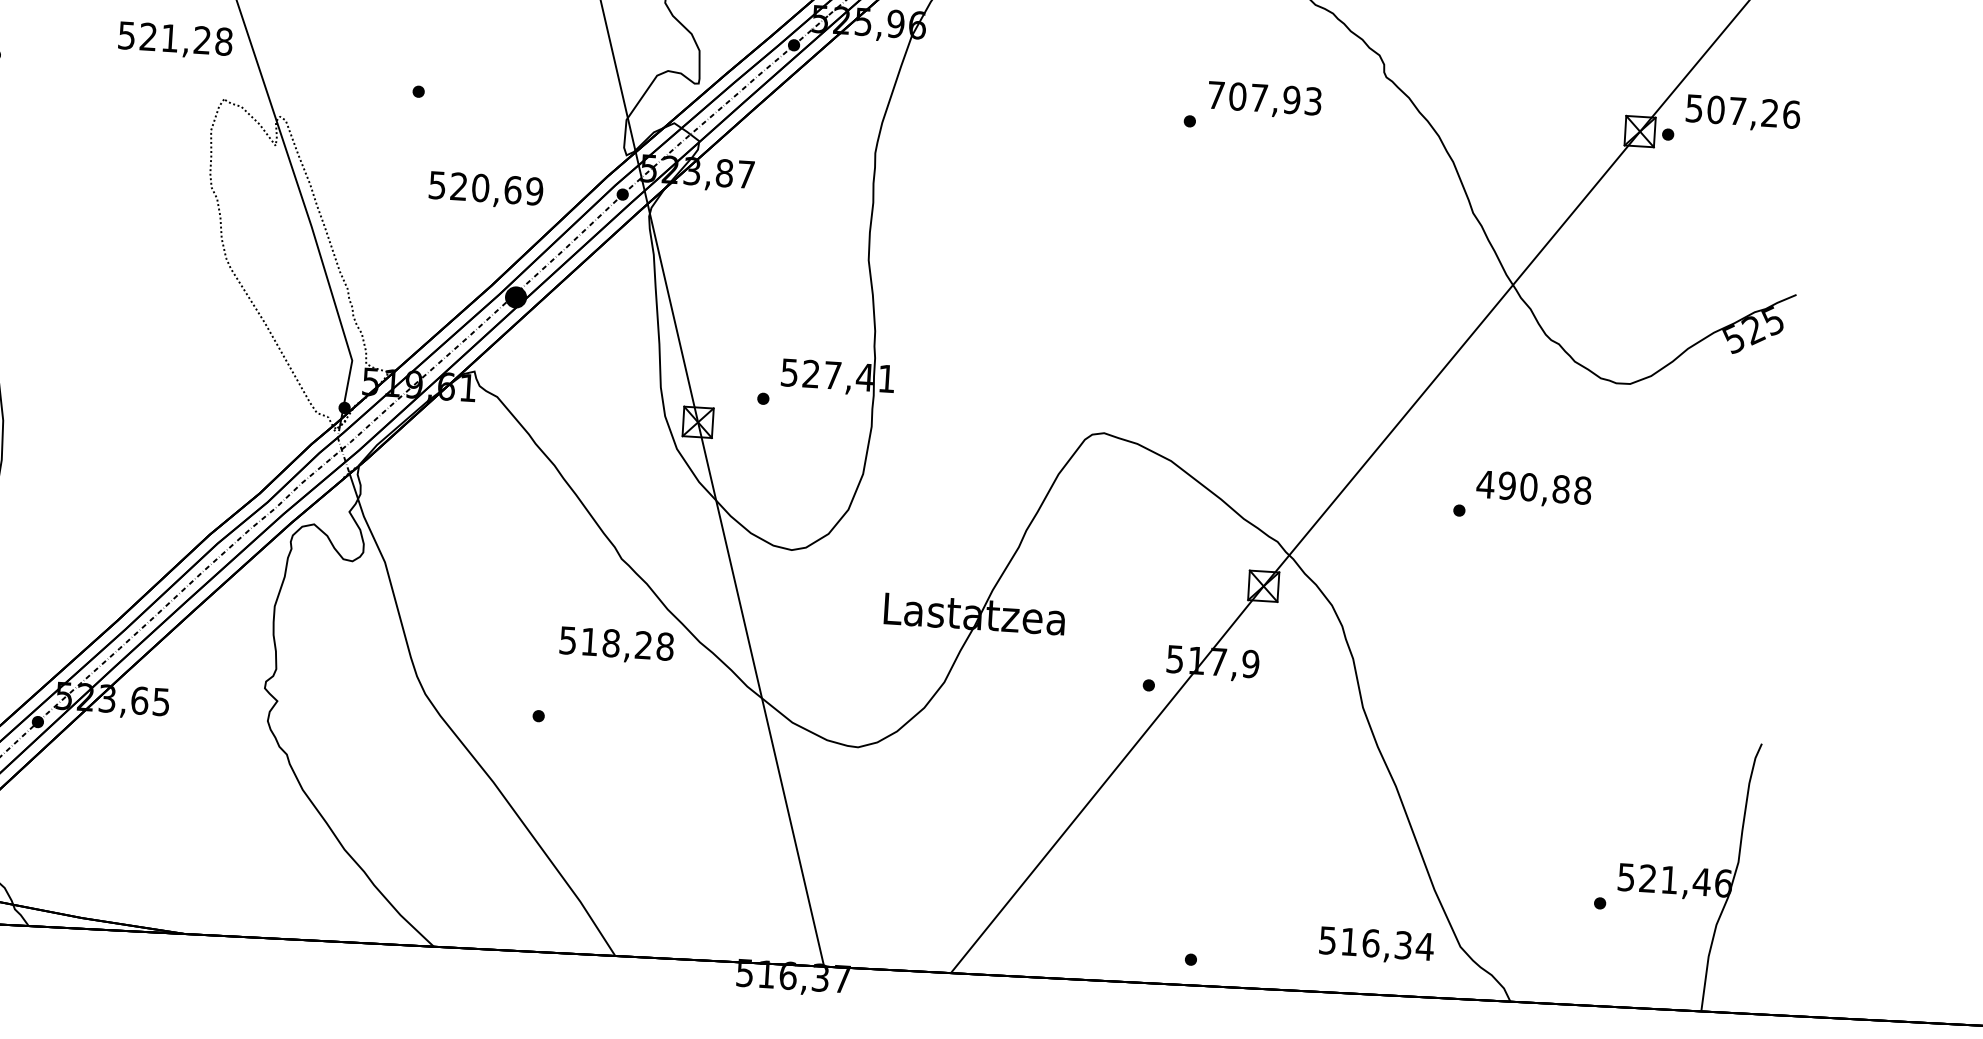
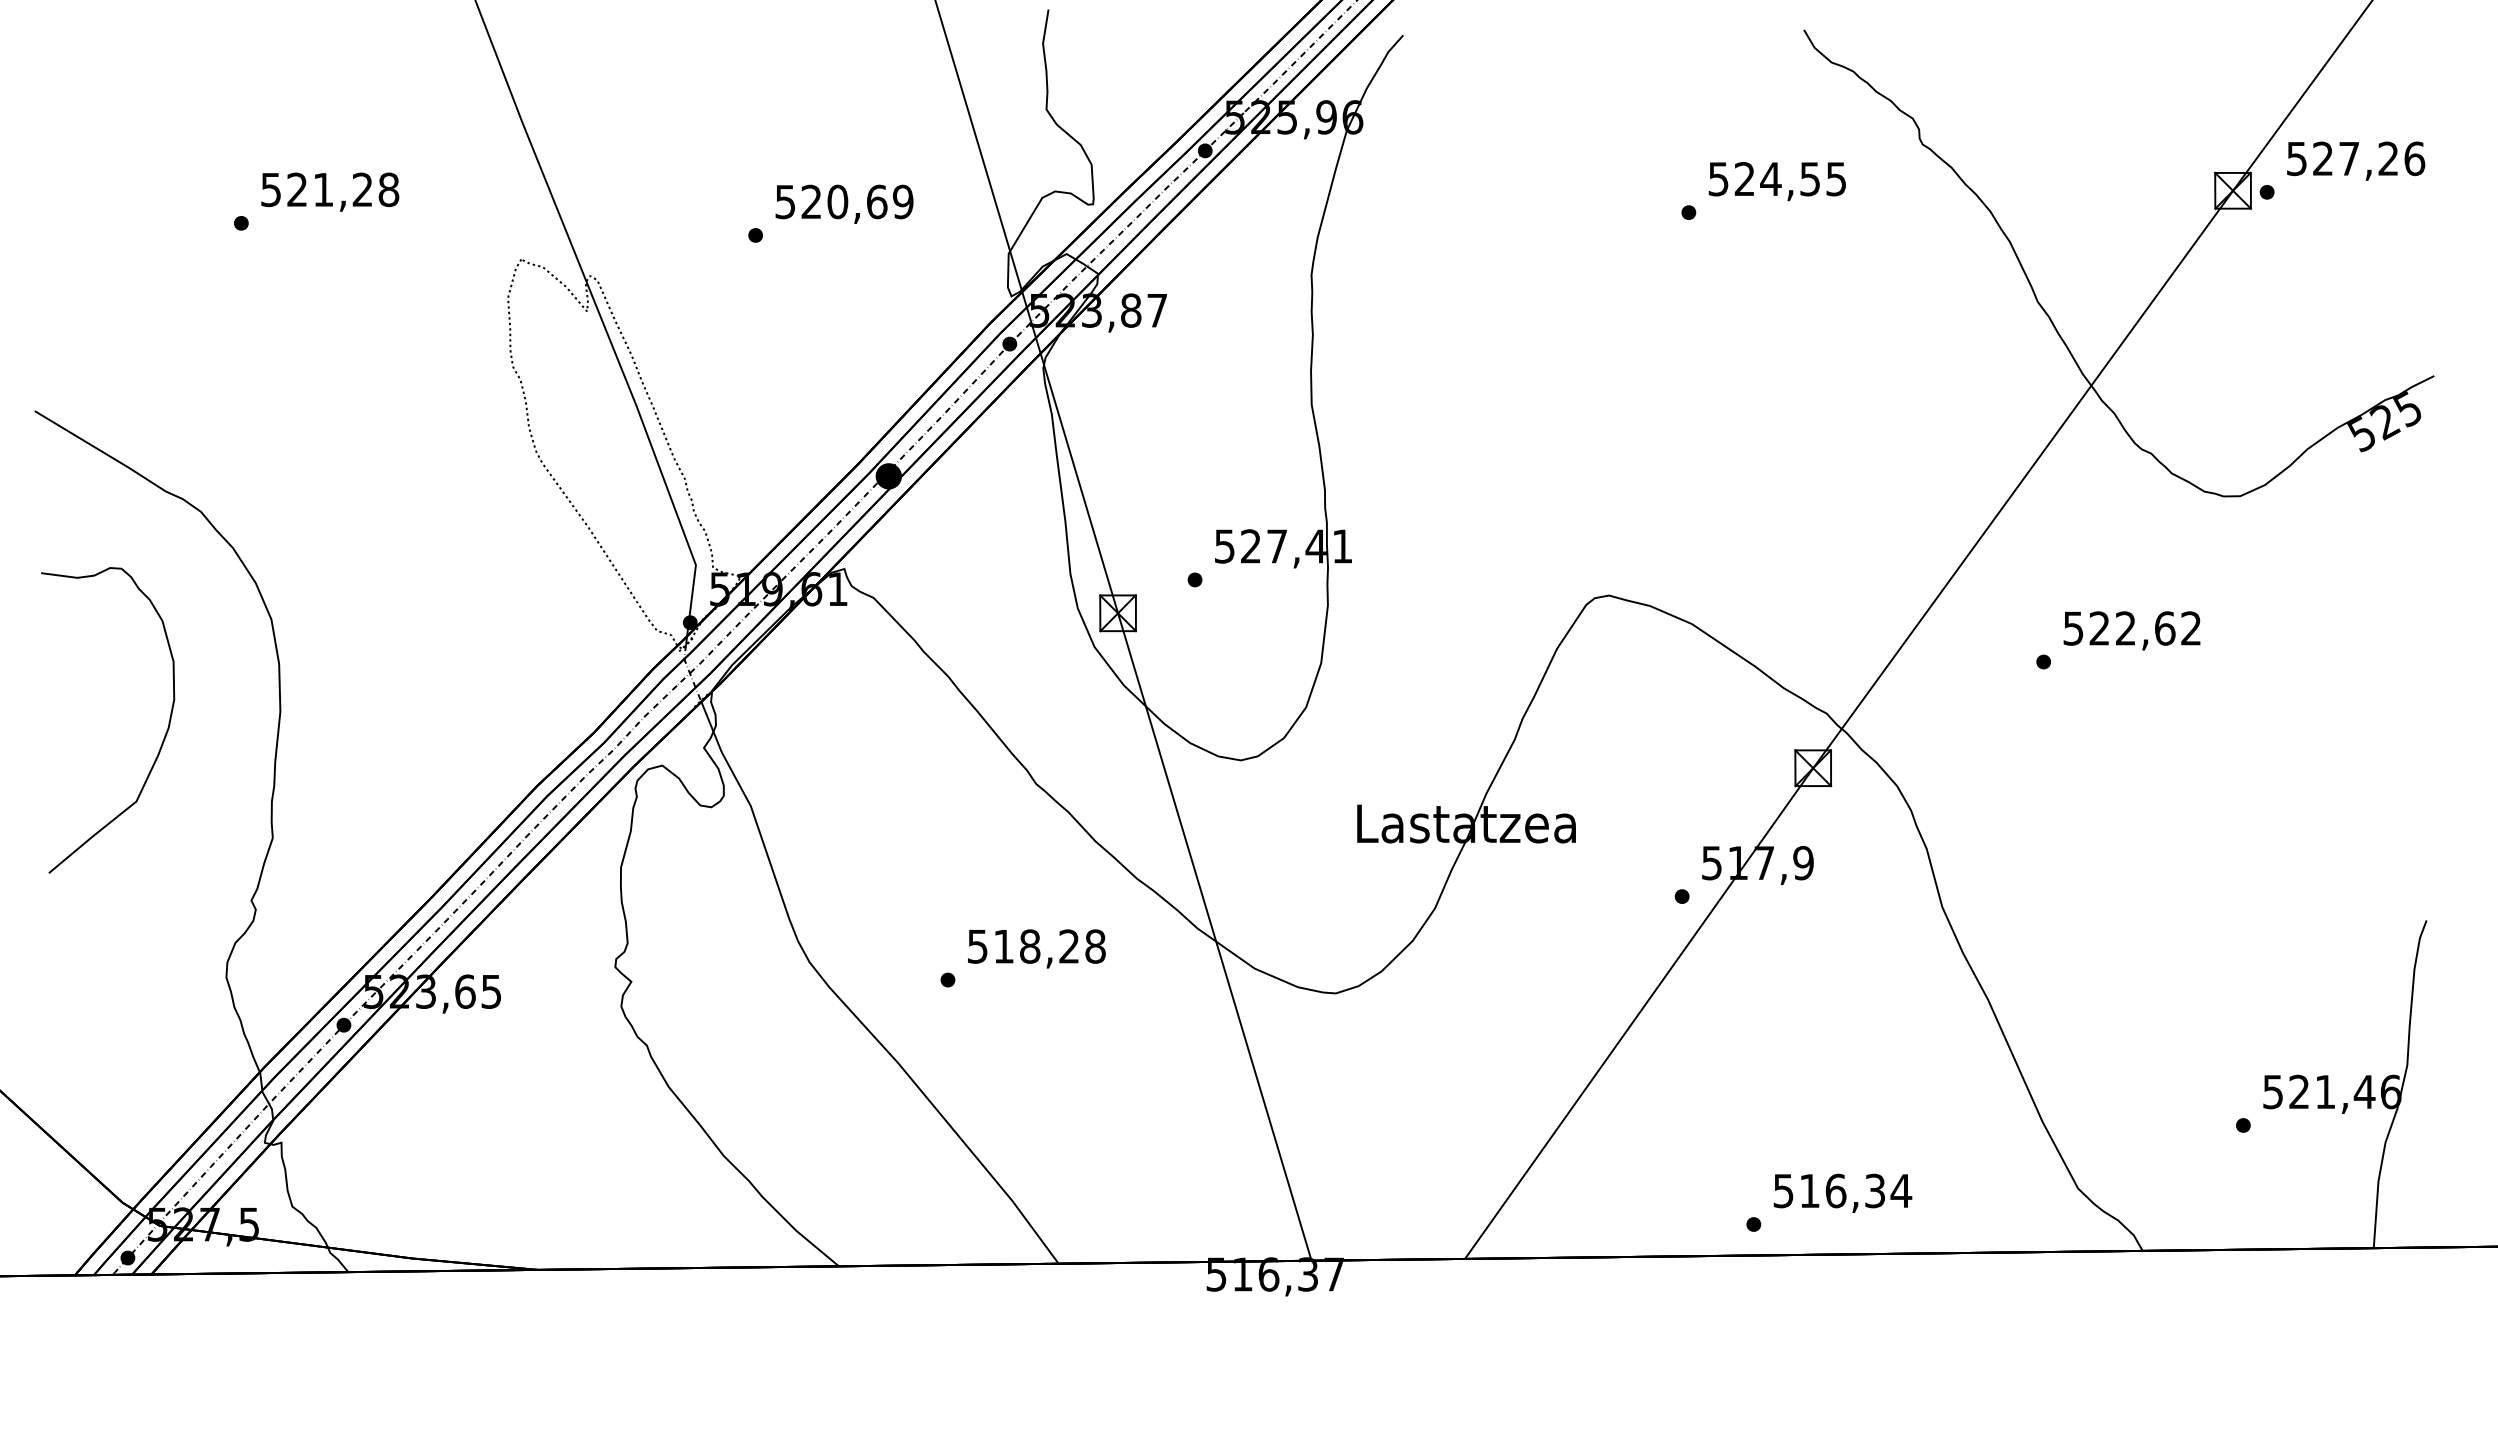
text: (175, 40) -> (330, 191), moved
text: (1264, 98) -> (1777, 179), 707,93 -> 524,55
text: (1715, 109) -> (2322, 158), 507,26 -> 527,26
text: (486, 189) -> (844, 203), moved
text: (1533, 487) -> (2131, 628), 490,88 -> 522,62
text: (616, 645) -> (1036, 948), moved
text: (1376, 944) -> (1842, 1192), moved

